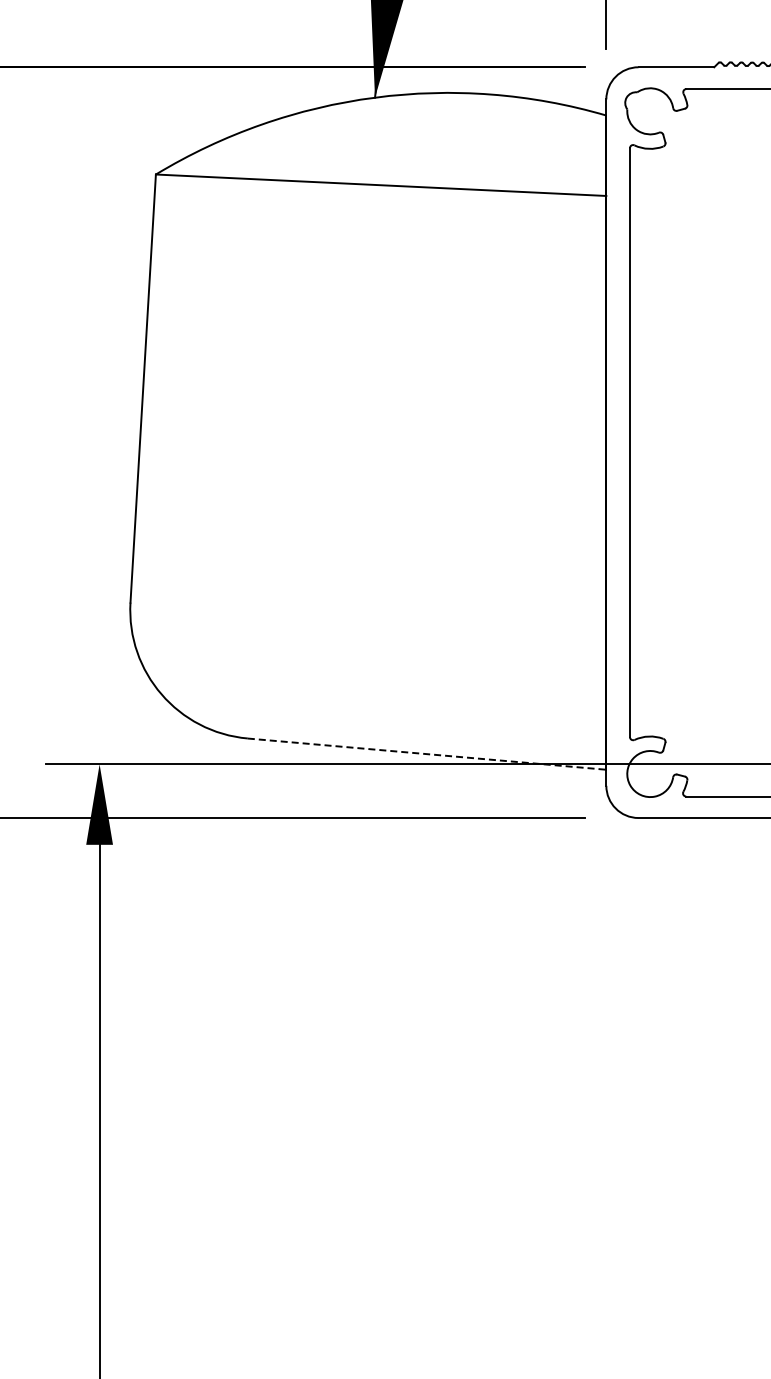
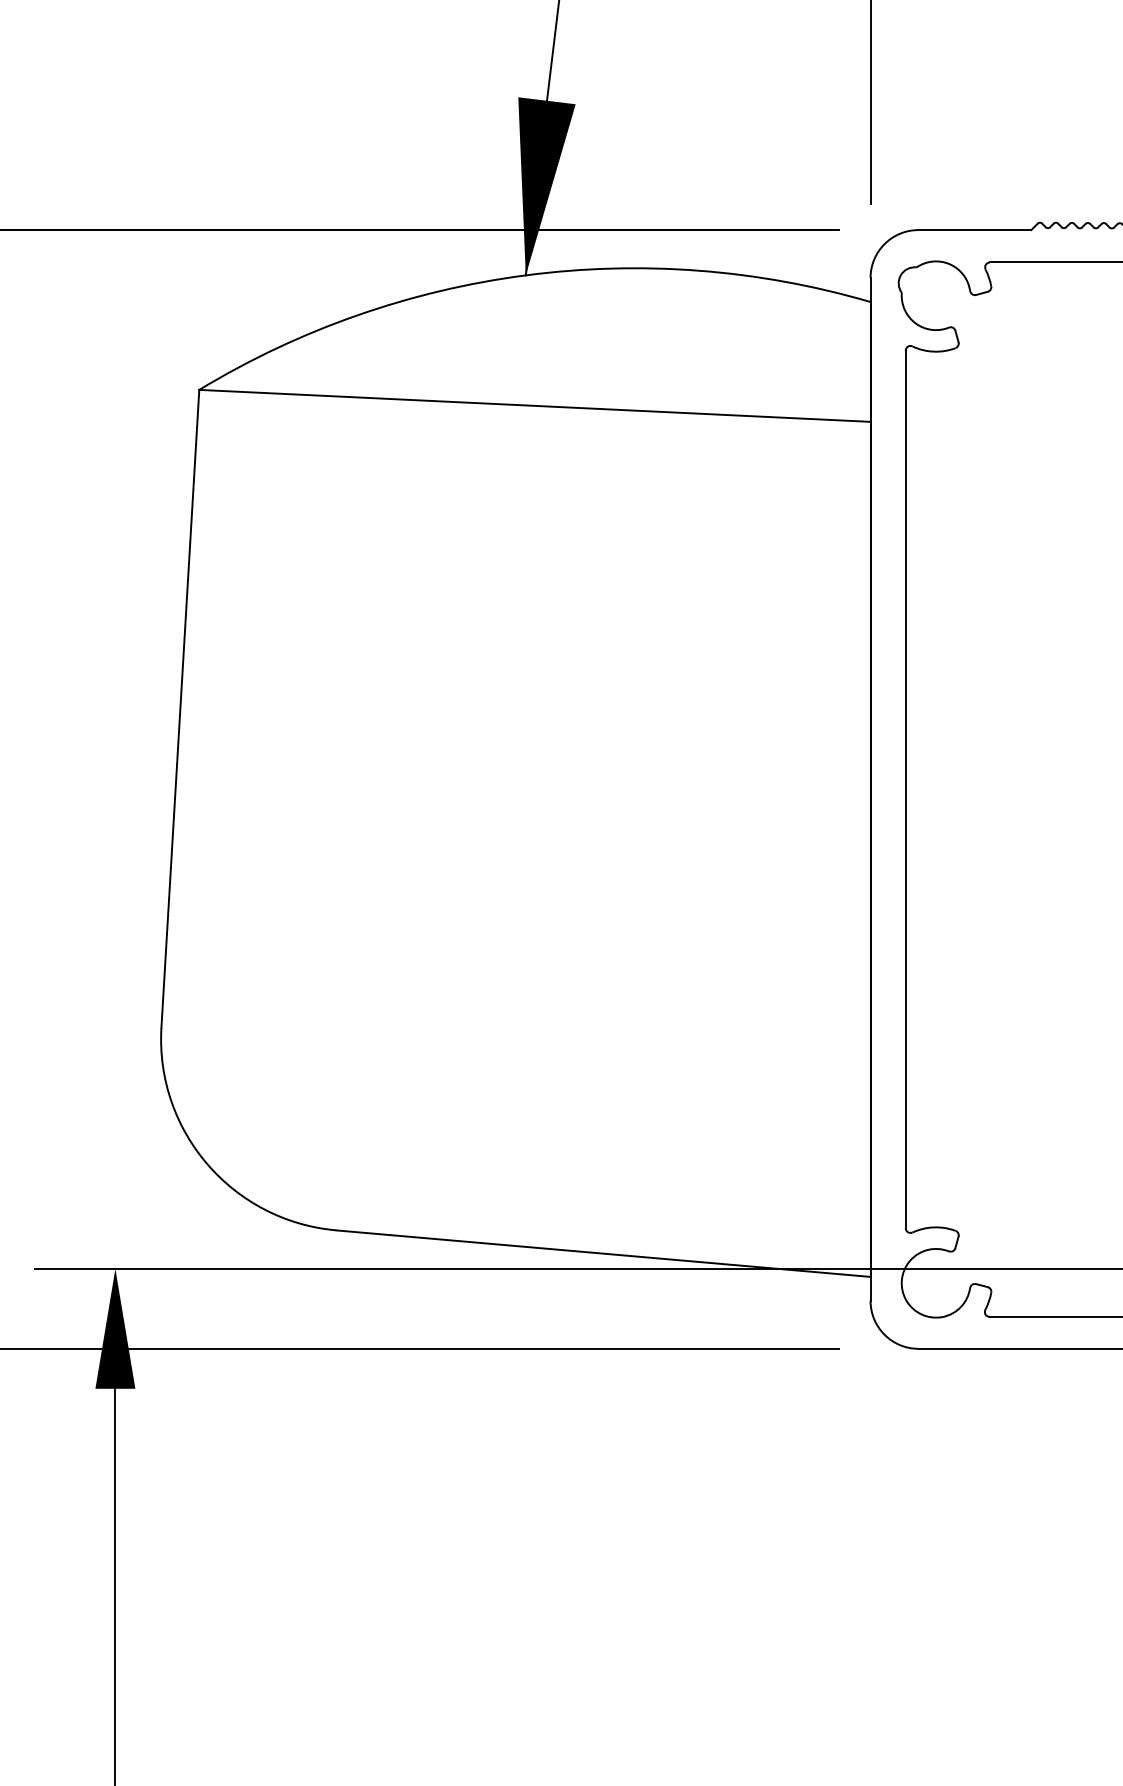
line: (427, 754) -> (604, 1254), dashed -> solid

